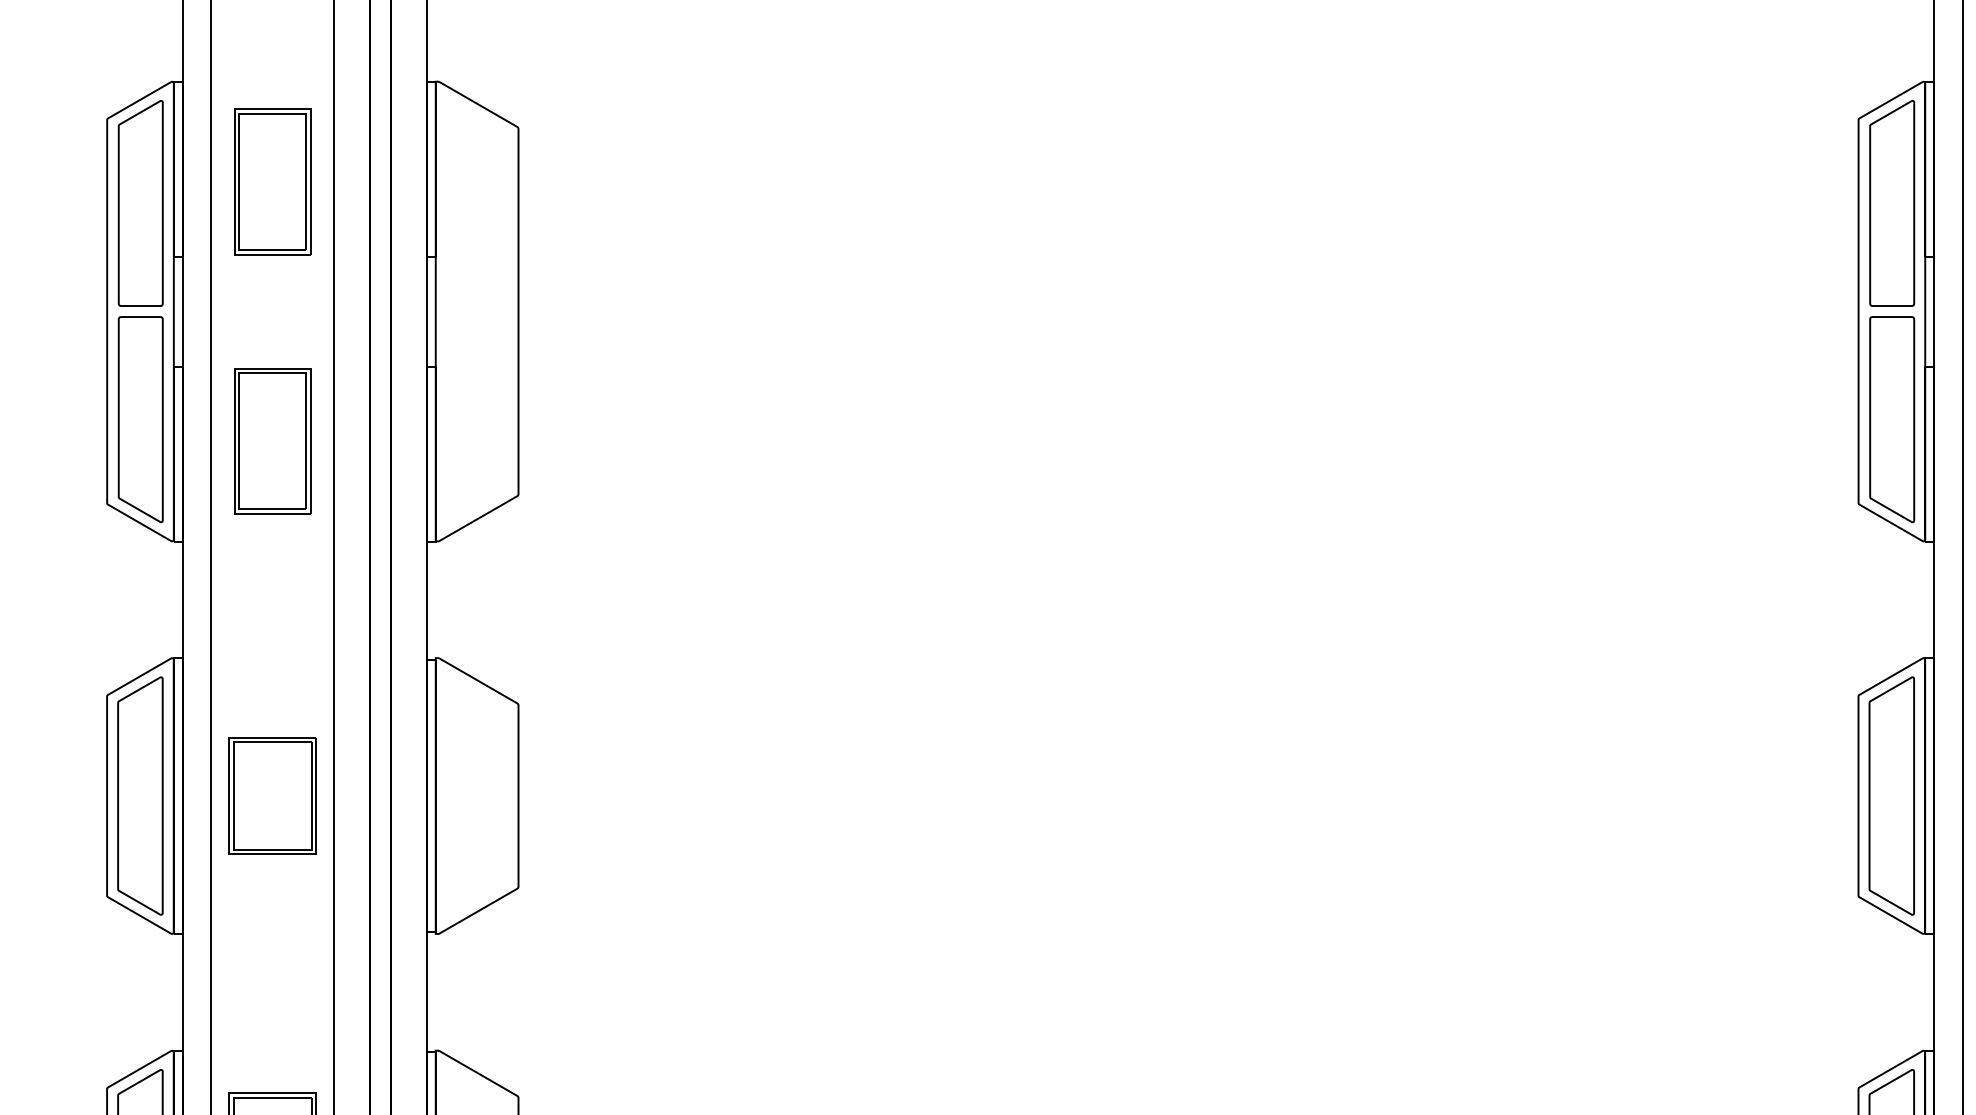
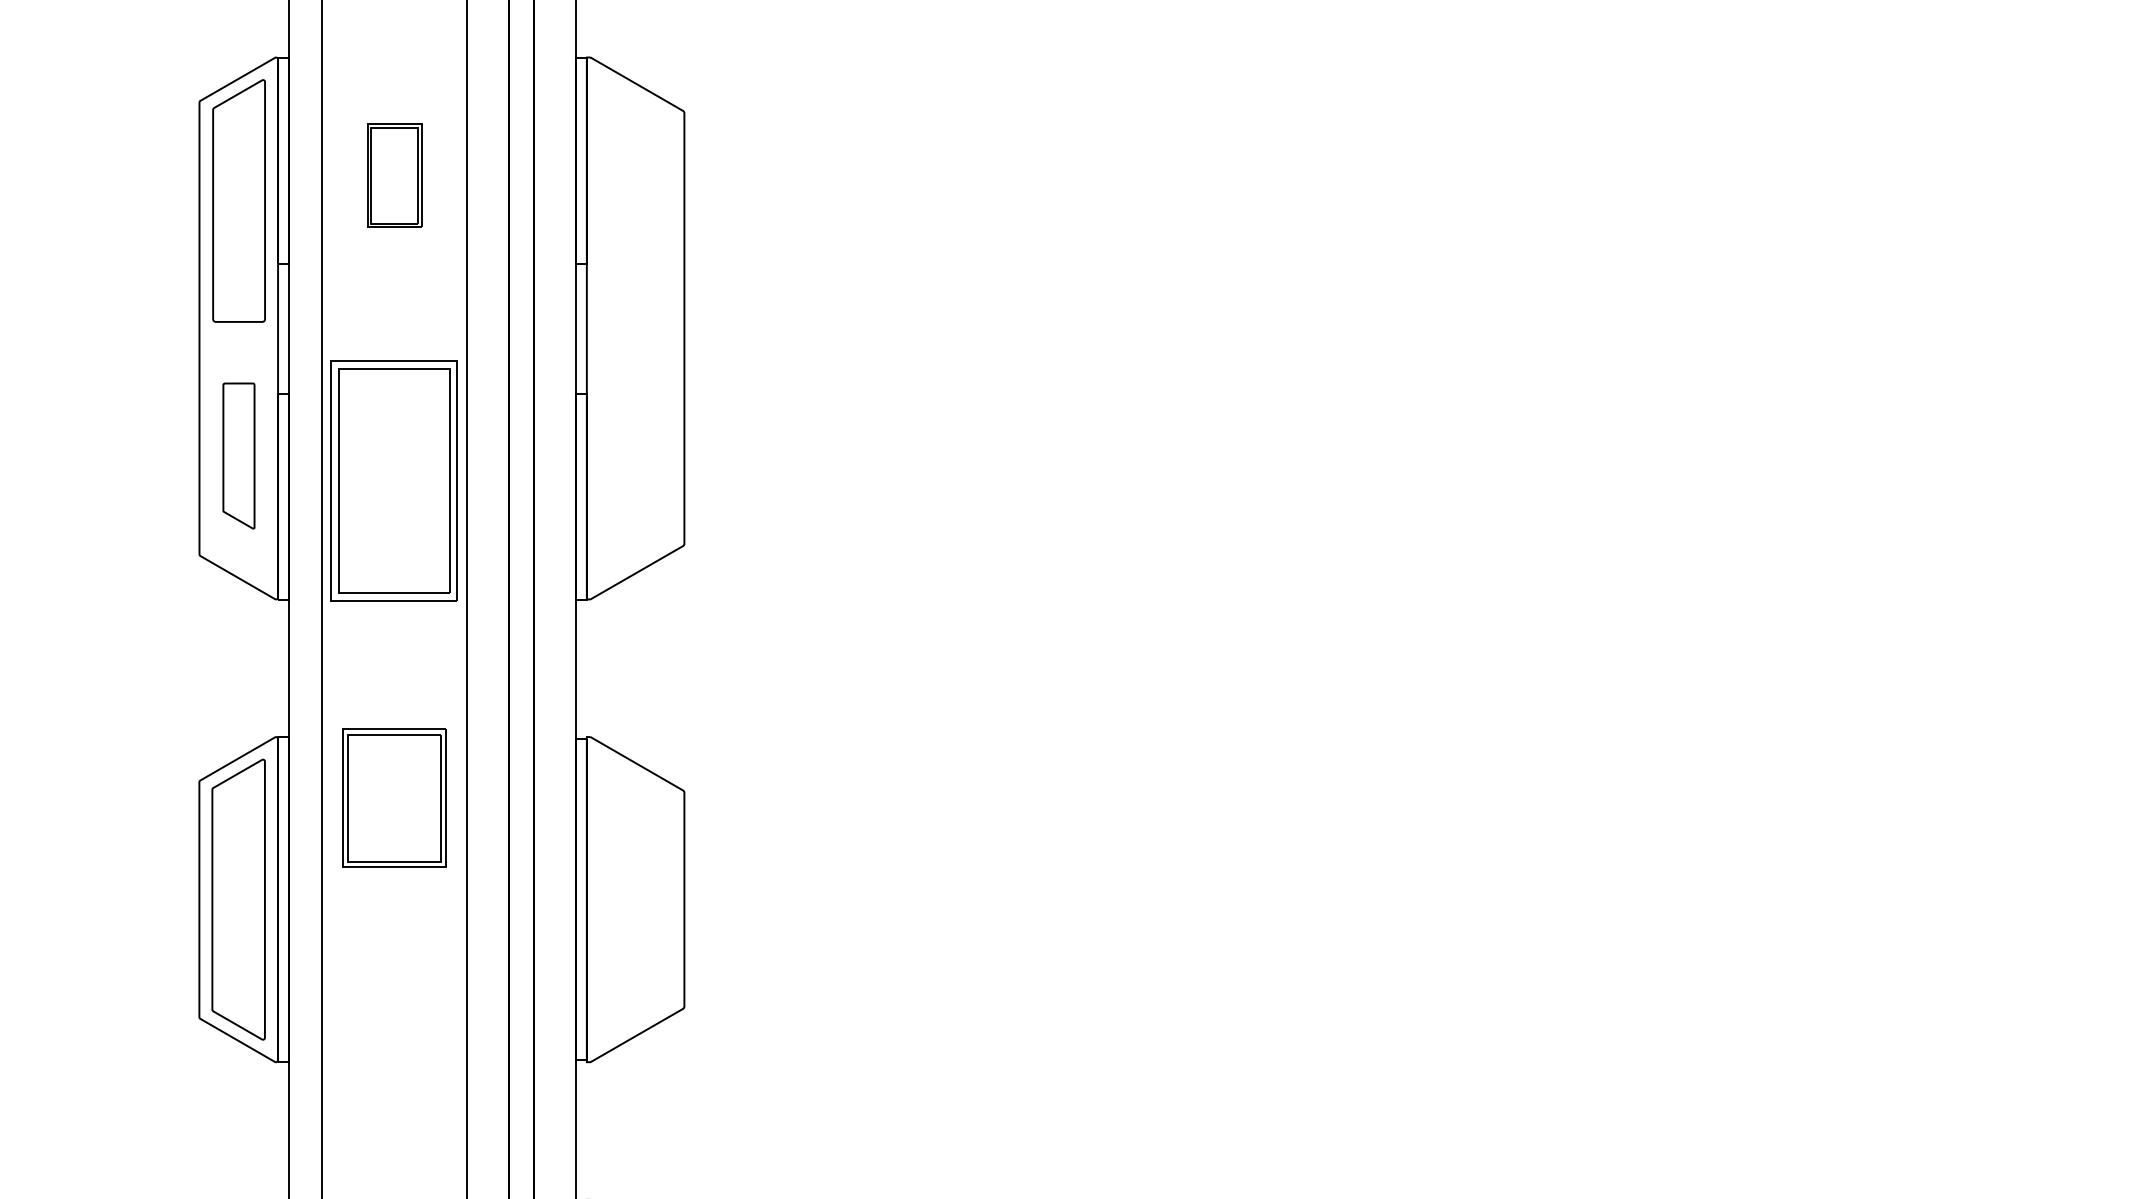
part: (272, 181) -> (394, 175), size x0.6
part: (140, 419) -> (238, 455), size x0.6
part: (272, 441) -> (394, 481), size x1.4
part: (272, 795) -> (394, 797), moved

